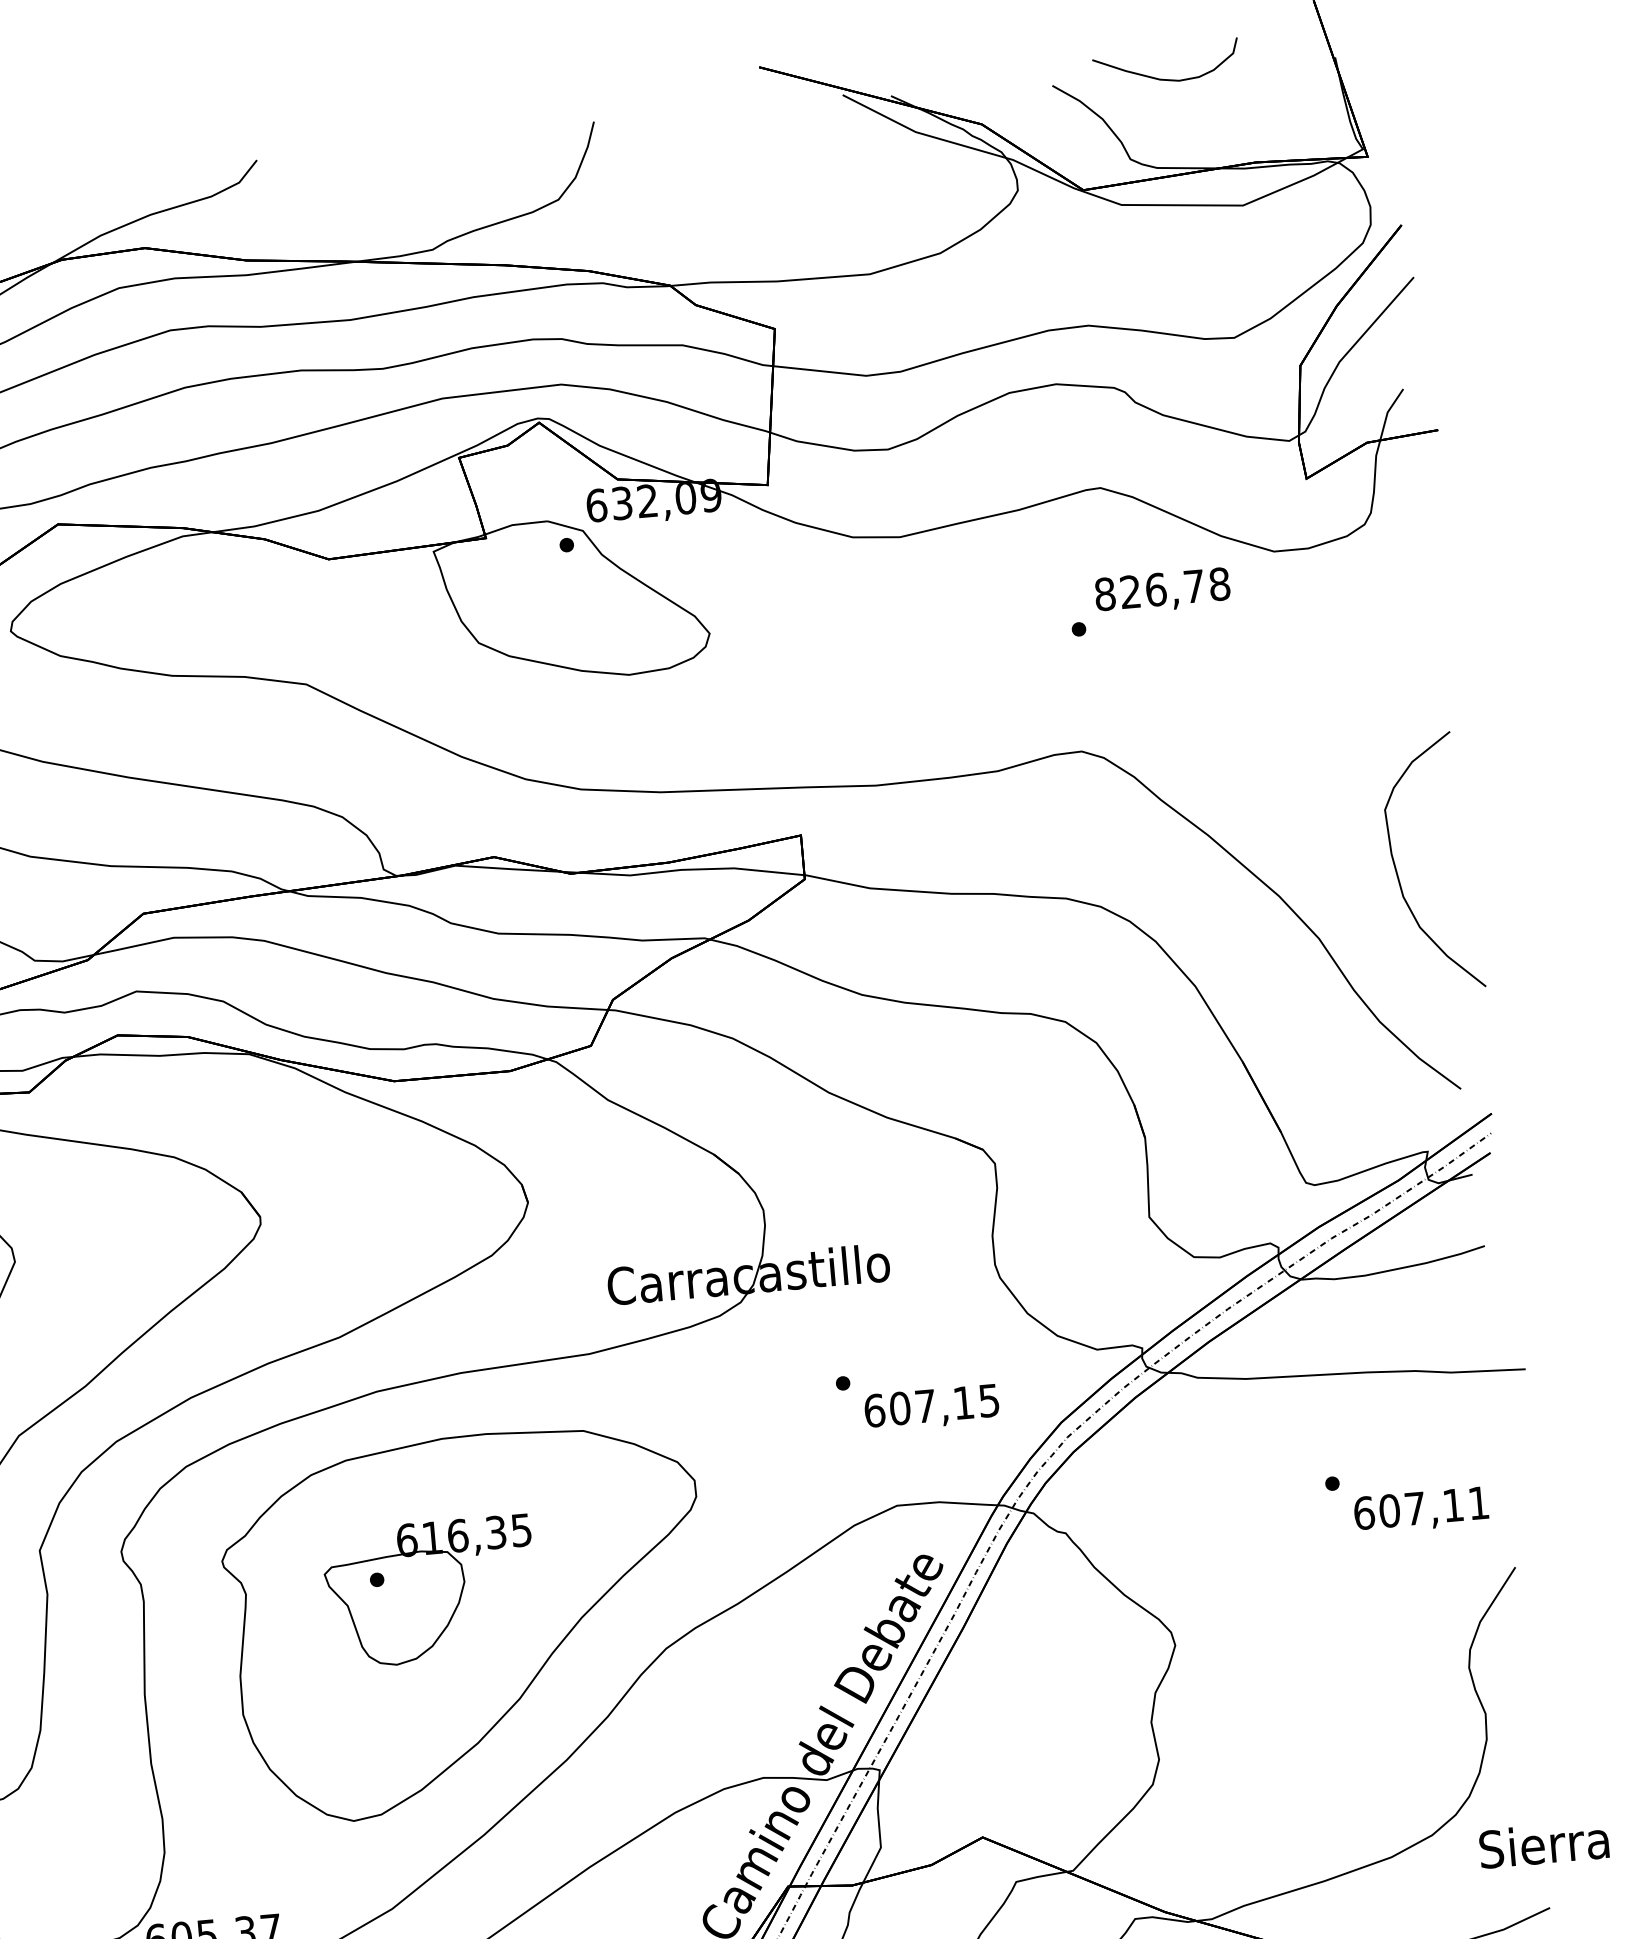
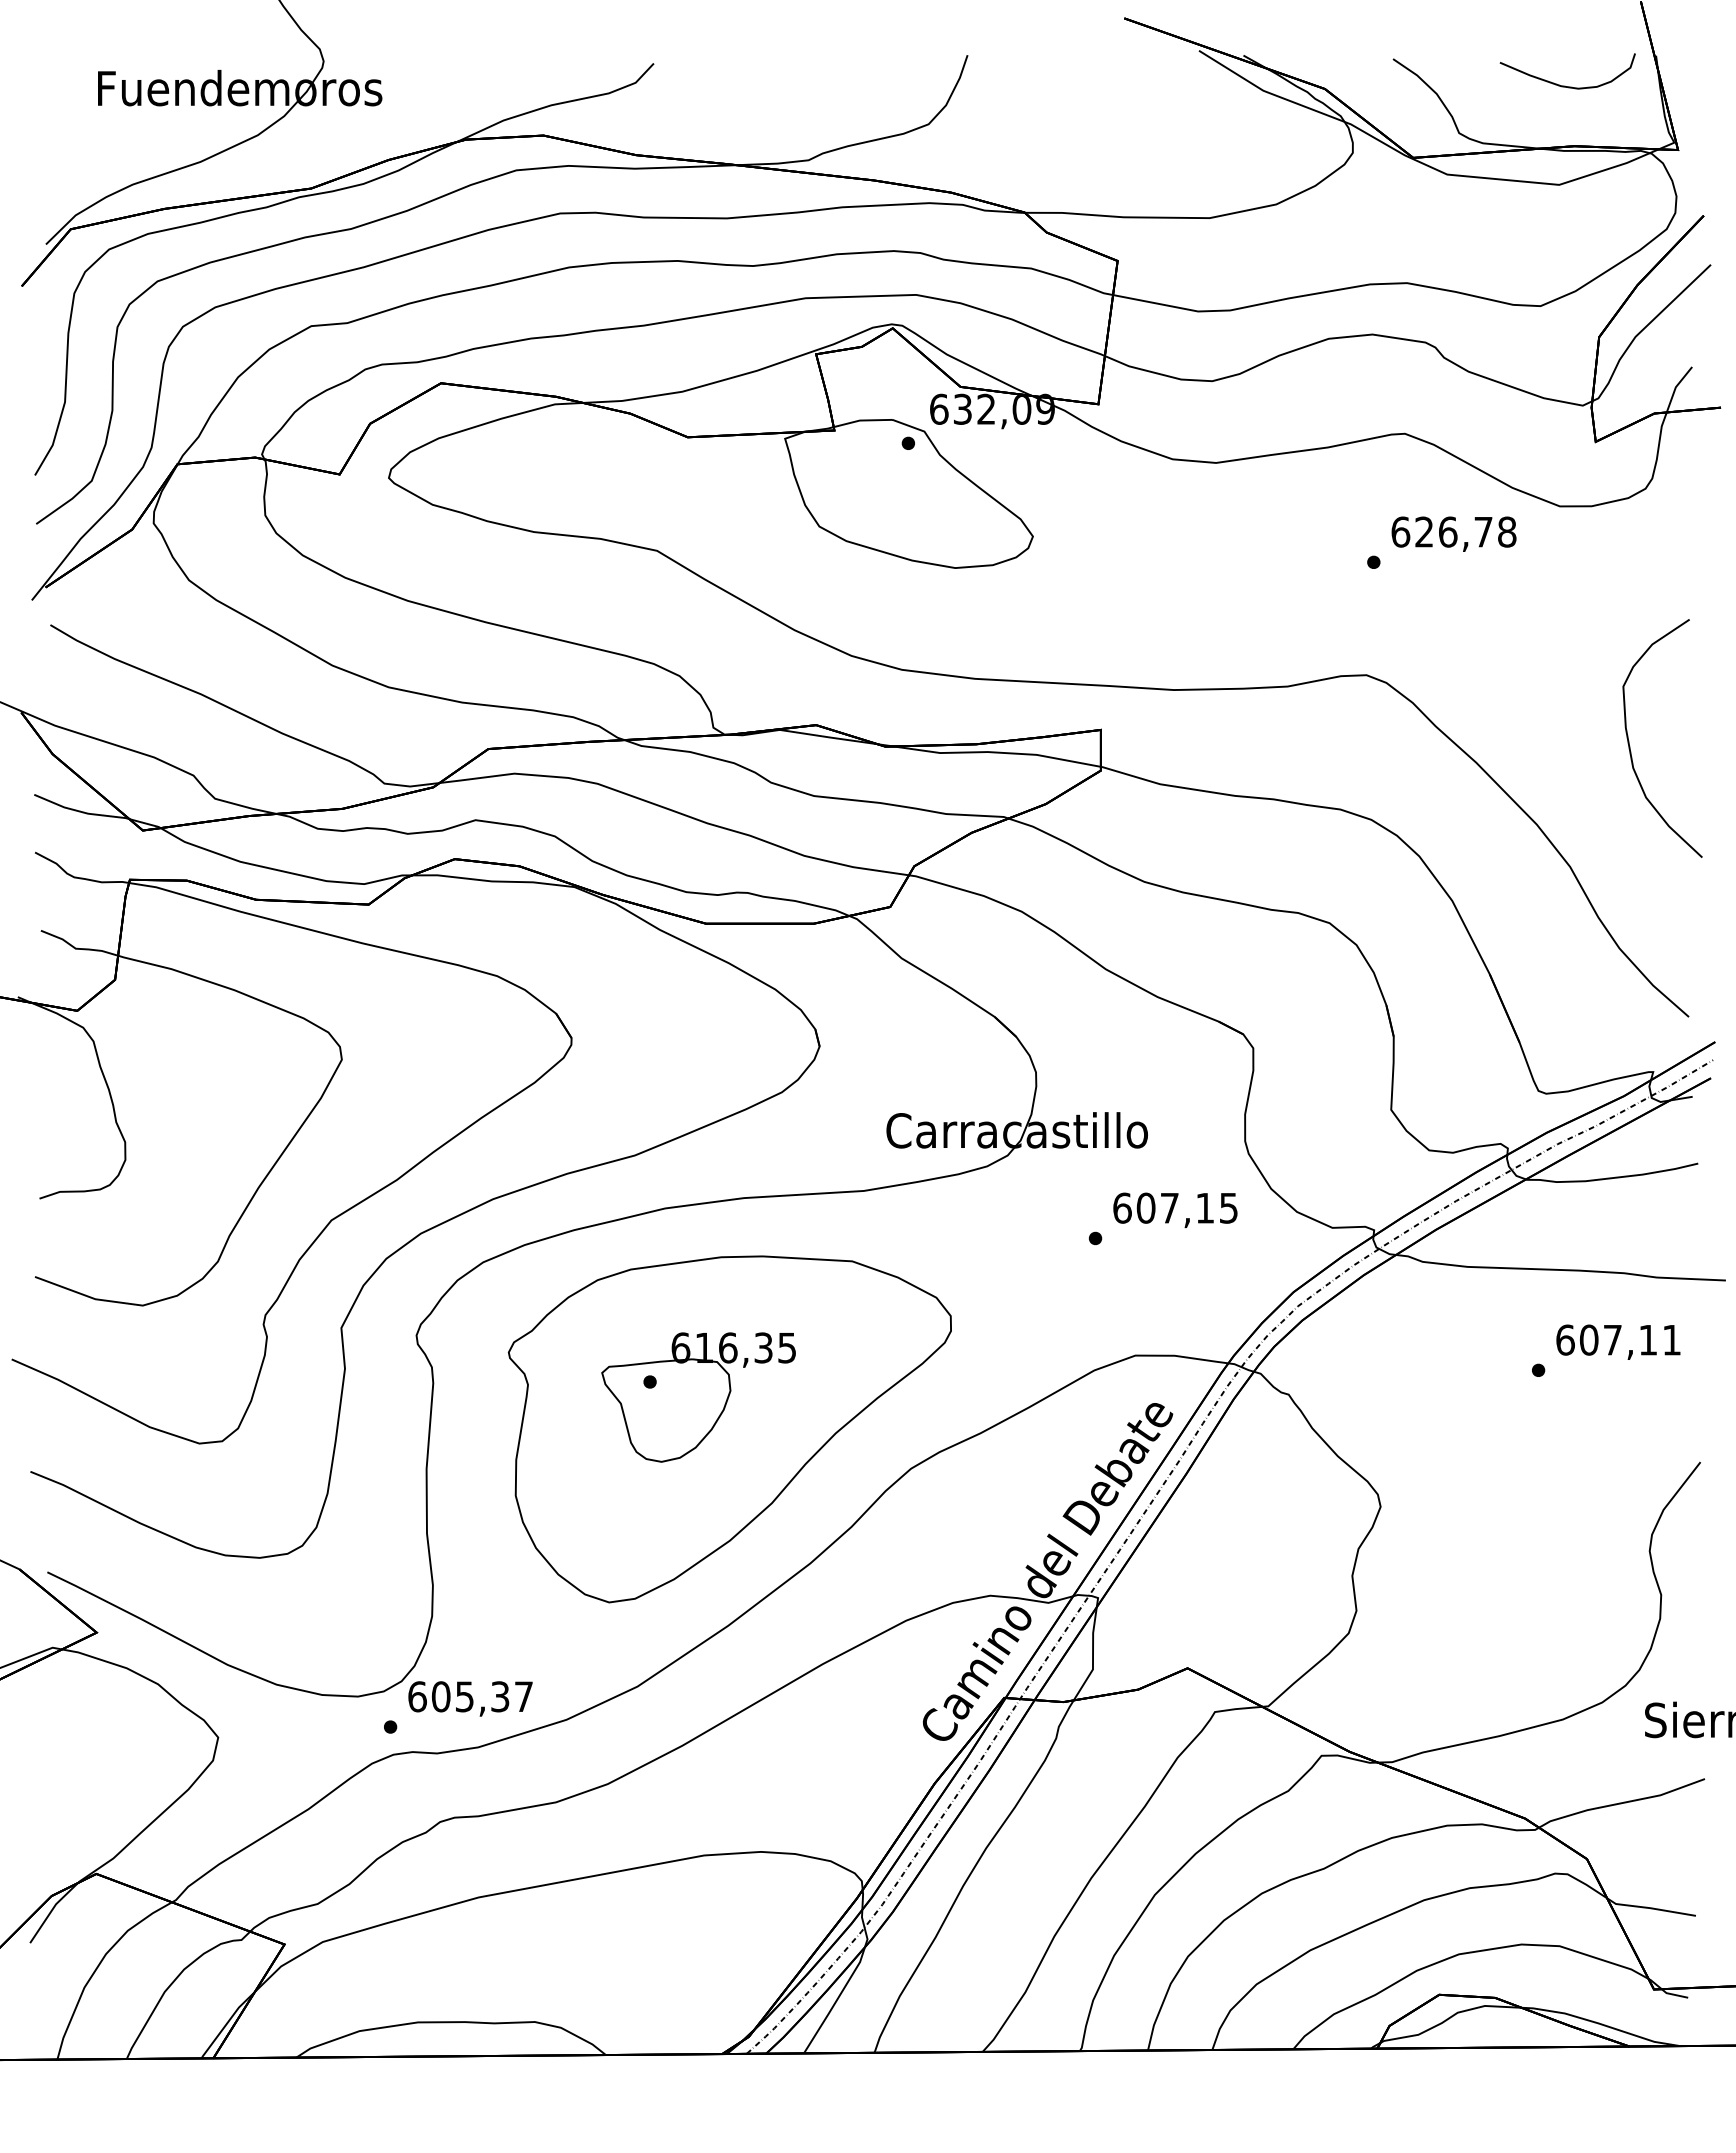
curve: (1164, 78) -> (1565, 85), moved
text: (1104, 593) -> (1400, 531), 826,78 -> 626,78
curve: (1398, 873) -> (1630, 746), moved
text: (931, 1407) -> (1175, 1209), moved
text: (1421, 1509) -> (1618, 1341), moved

